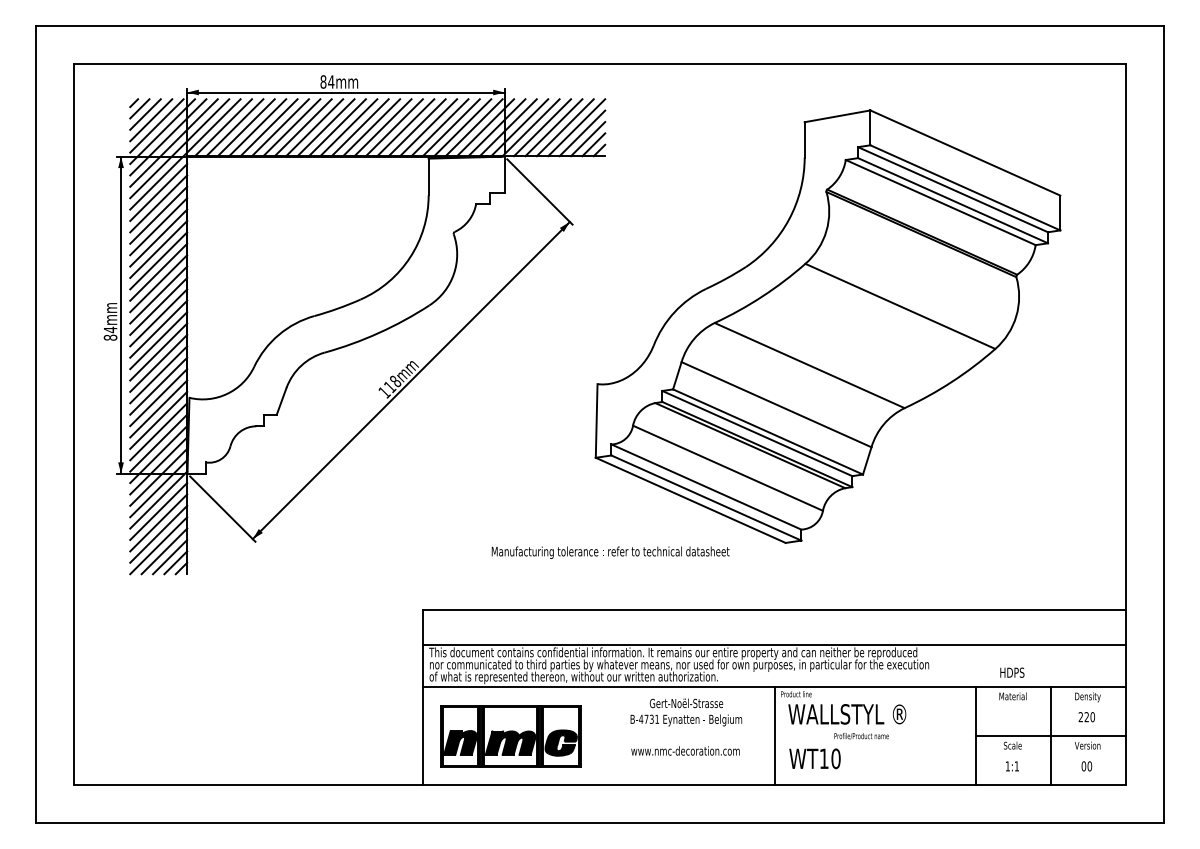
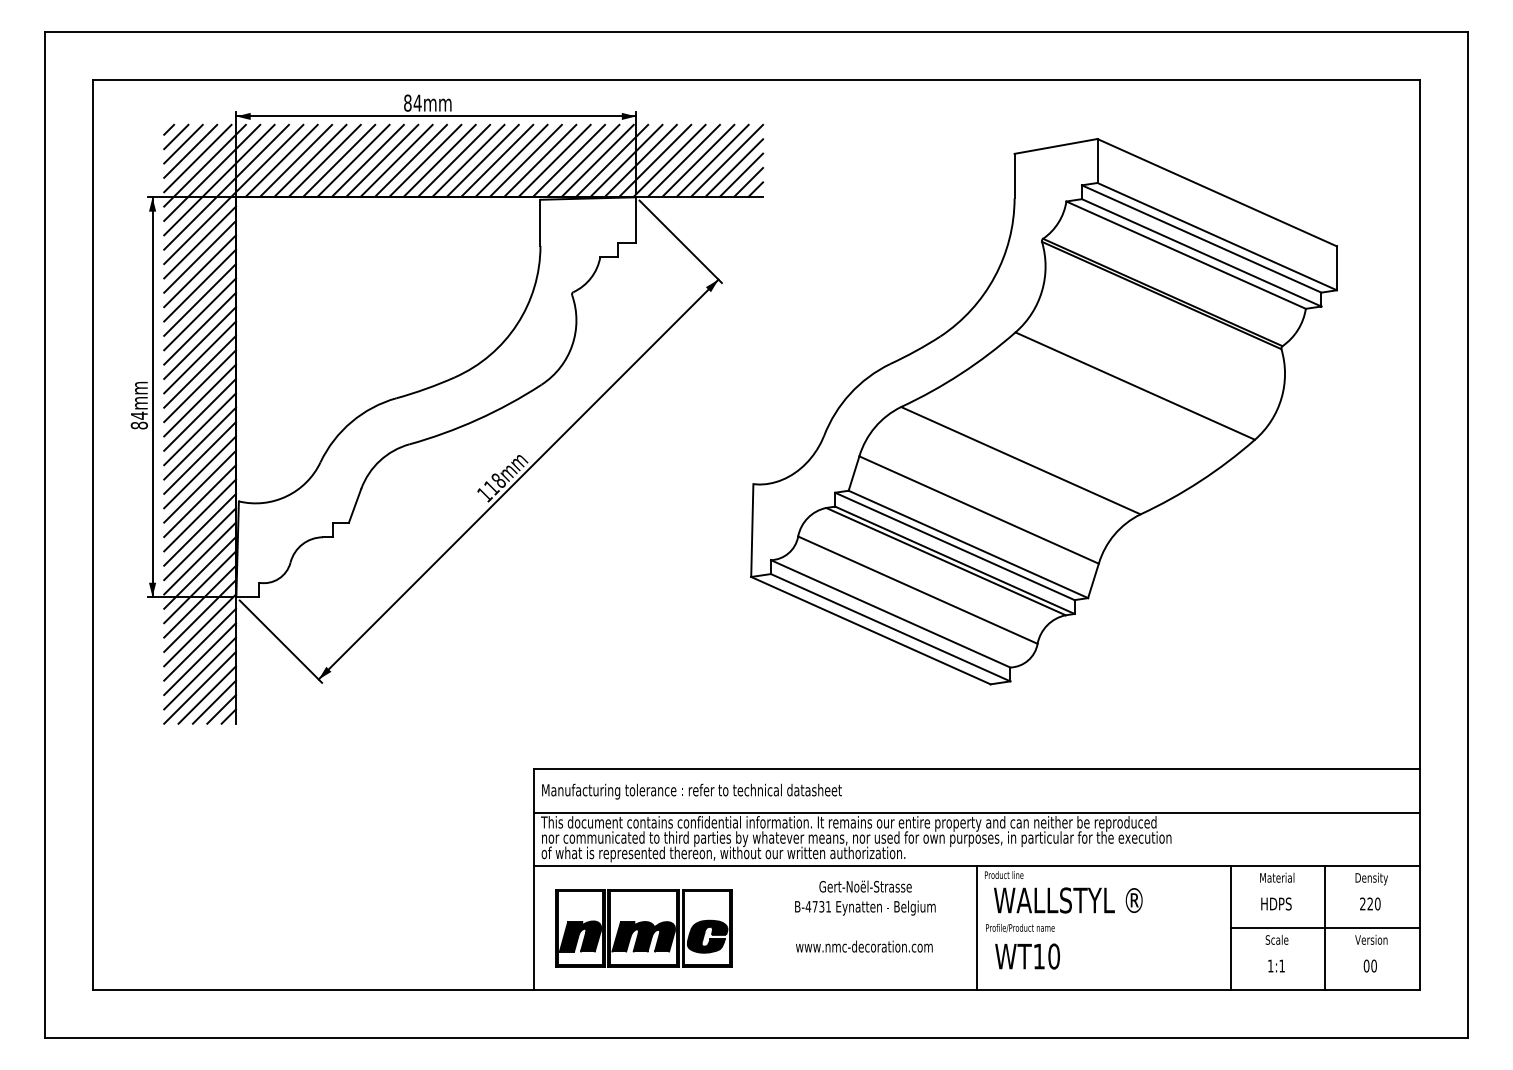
text: (610, 552) -> (691, 791), moved
text: (1012, 672) -> (1276, 903), moved
text: (861, 736) -> (1020, 928), moved

